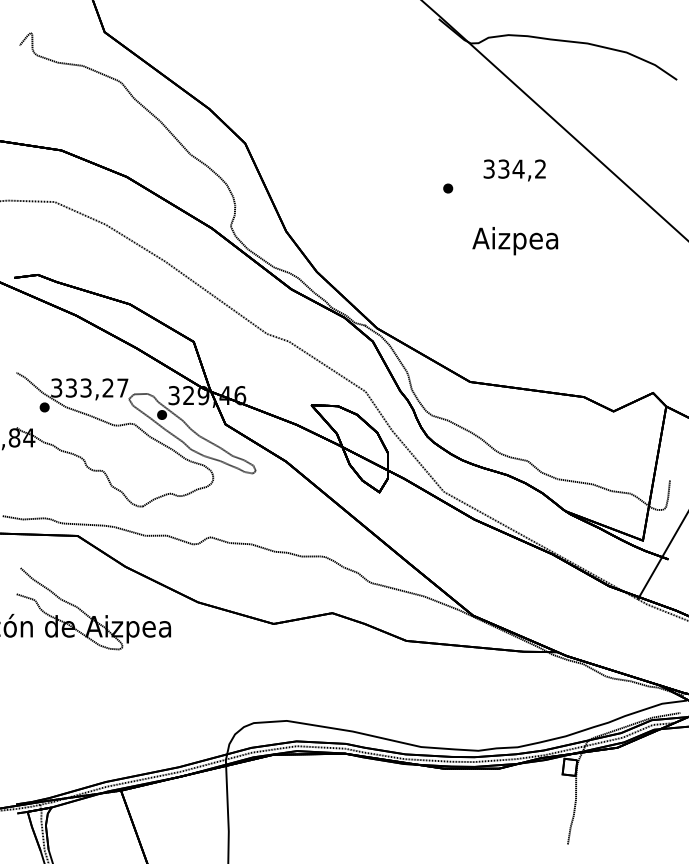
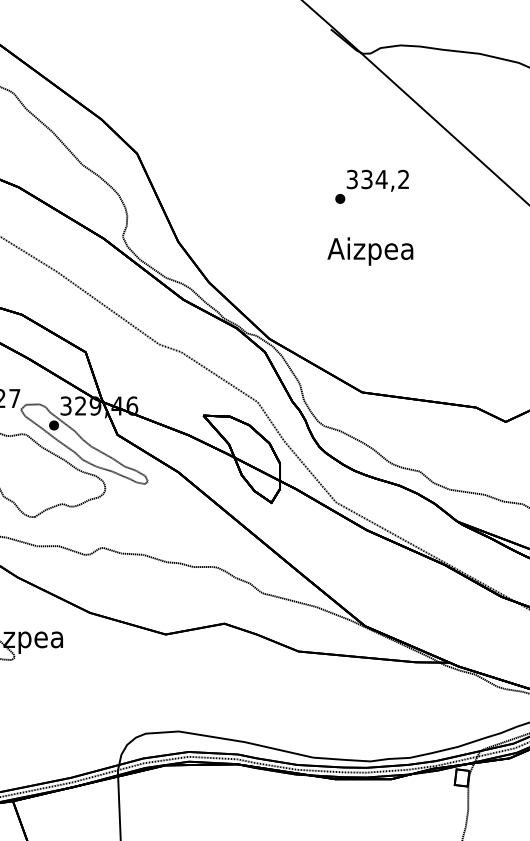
text: (514, 170) -> (377, 180), moved
text: (515, 241) -> (370, 251), moved

